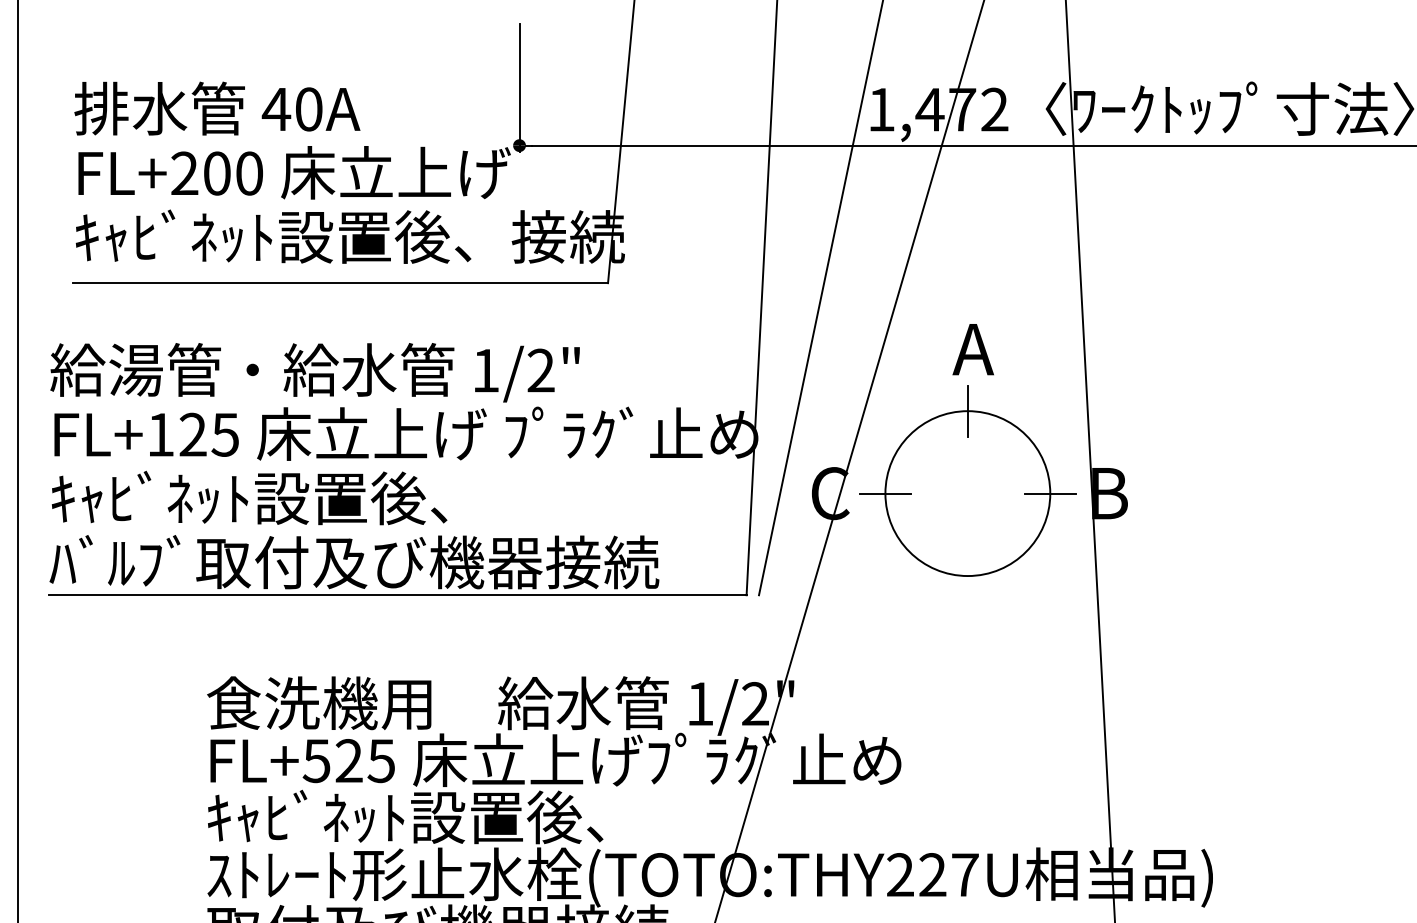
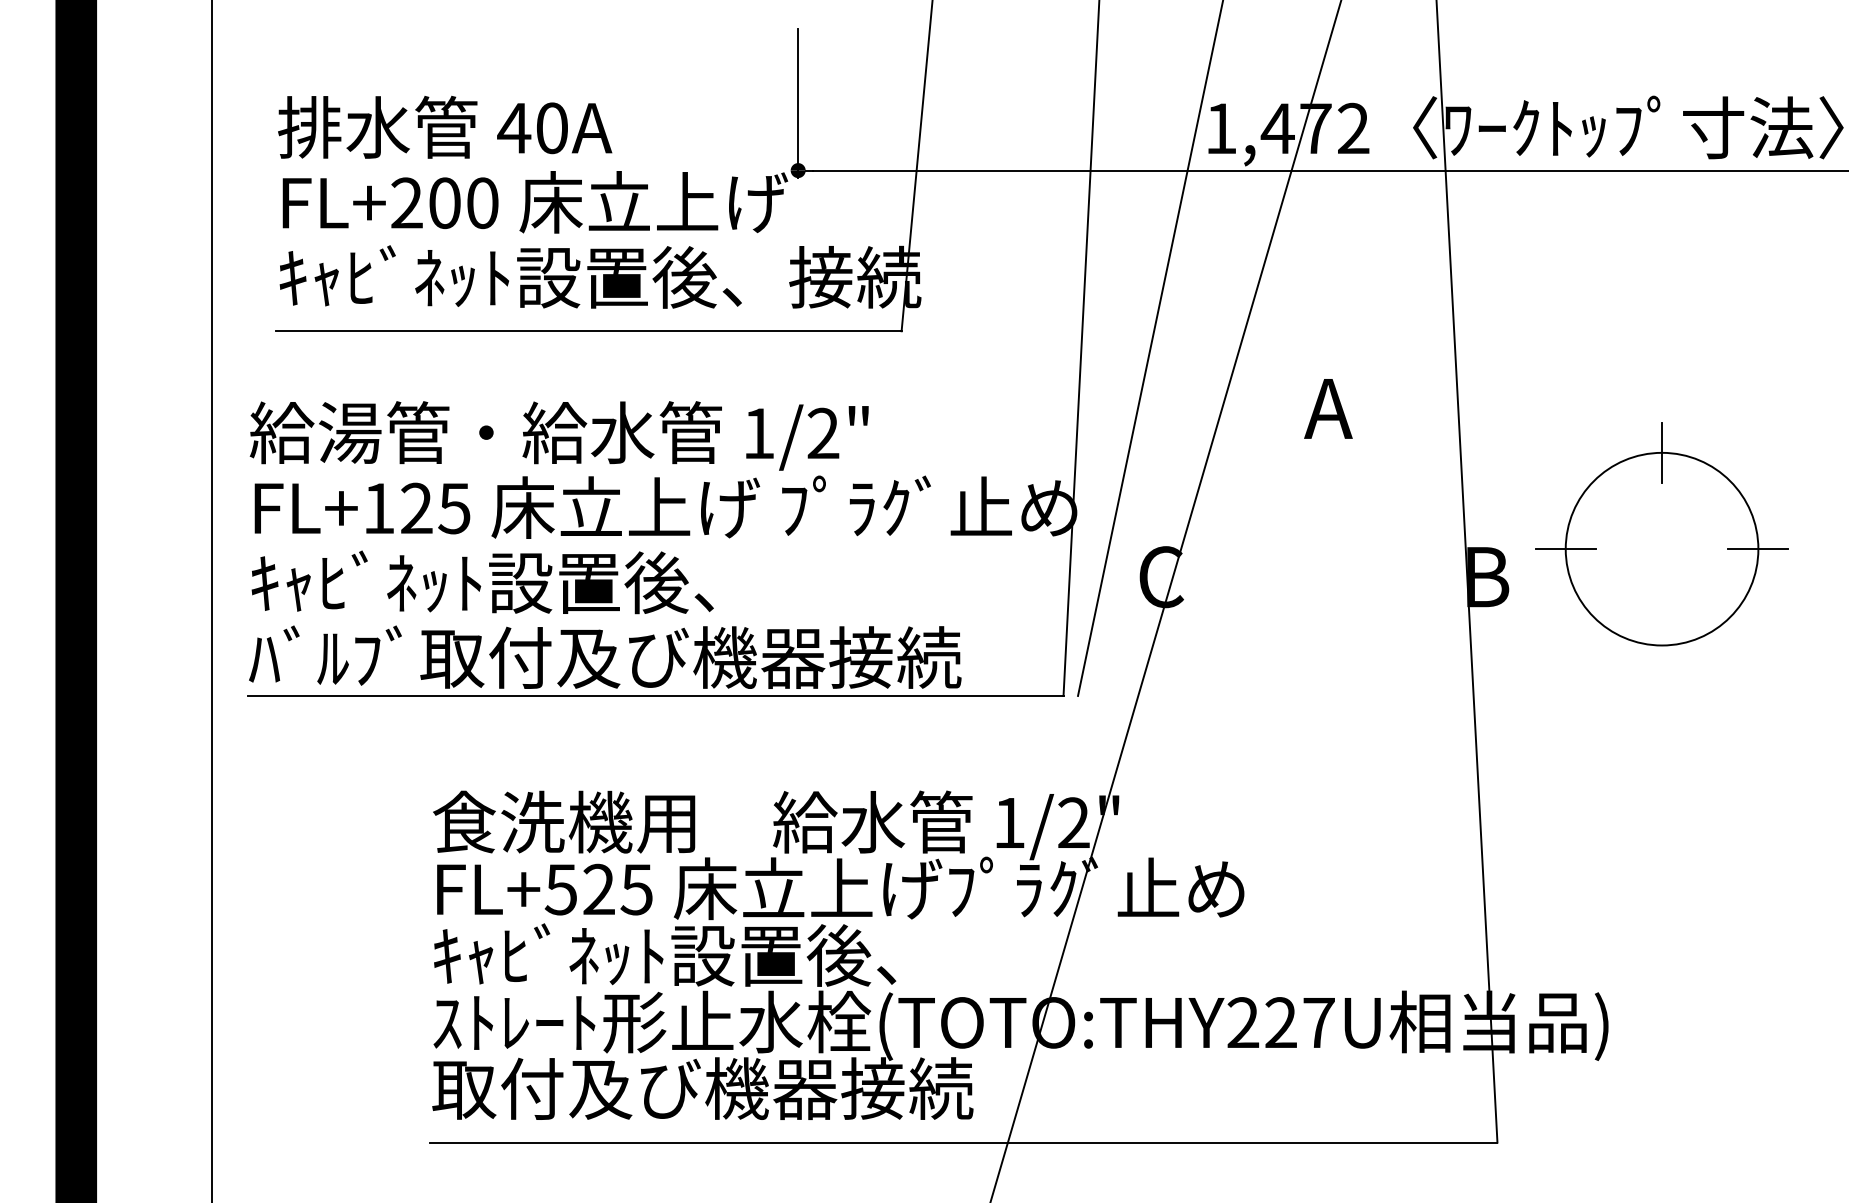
part: (967, 481) -> (1661, 534), moved

